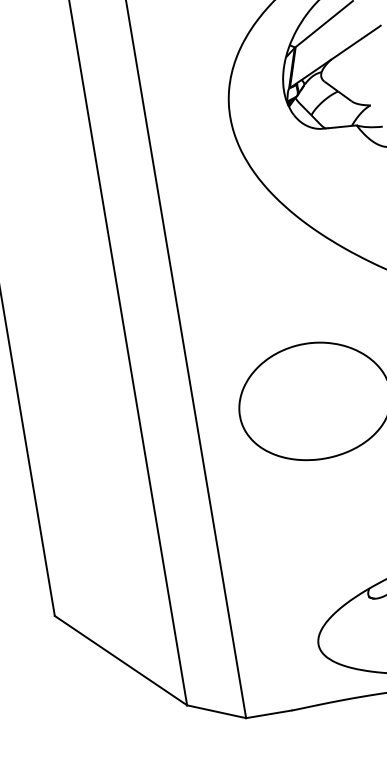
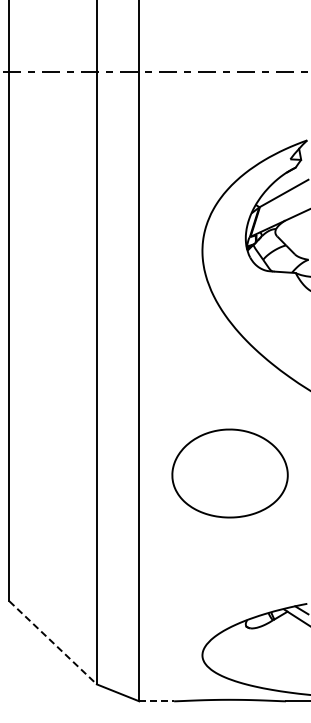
line: (121, 661) -> (53, 643), solid -> dashed
line: (269, 714) -> (157, 701), solid -> dashed

